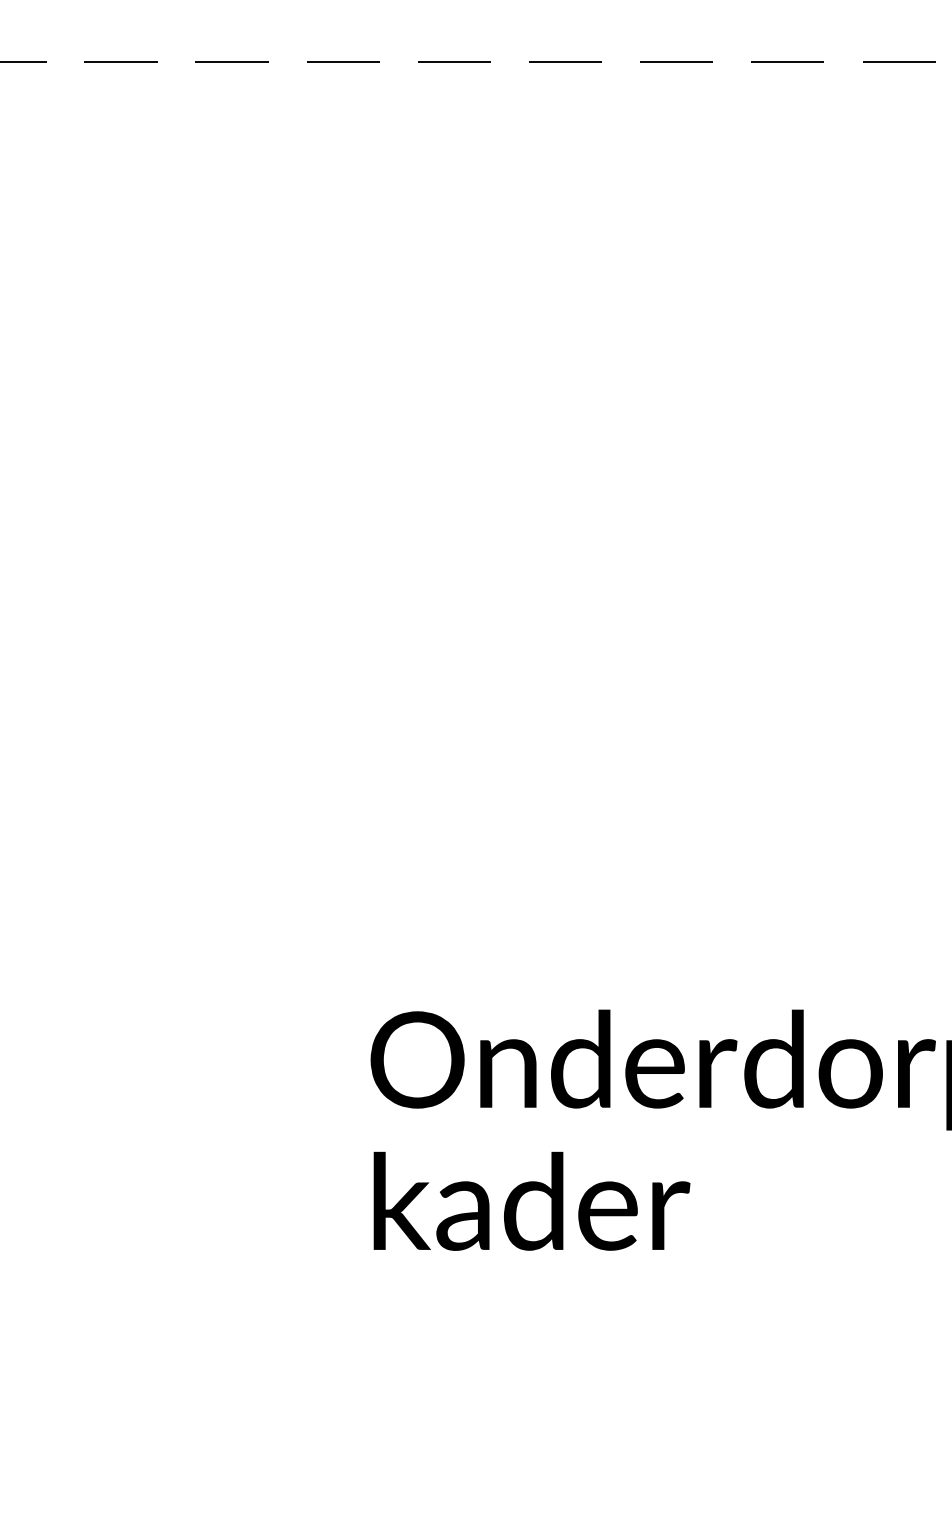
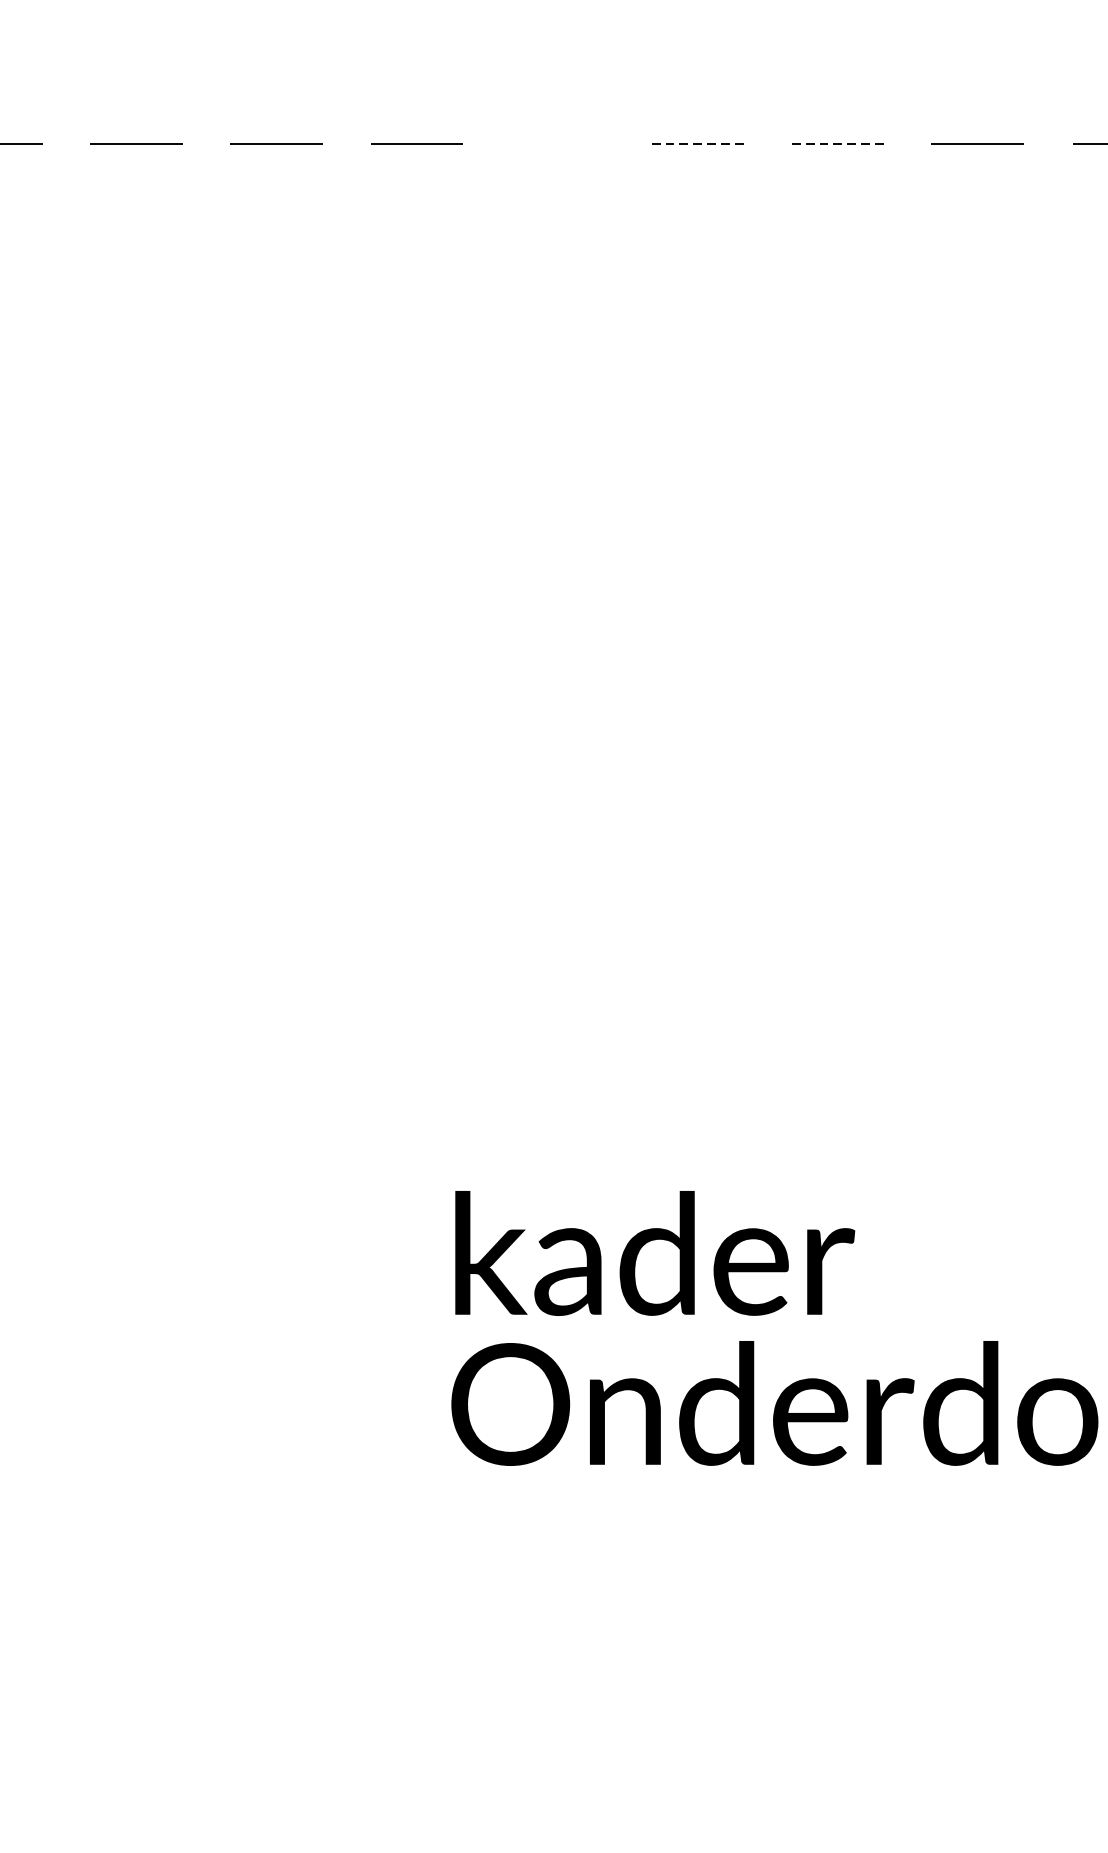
line: (454, 61) -> (557, 143), removed
line: (565, 62) -> (697, 144), solid -> dashed
line: (676, 62) -> (837, 144), solid -> dashed
text: (531, 1200) -> (654, 1252), moved

